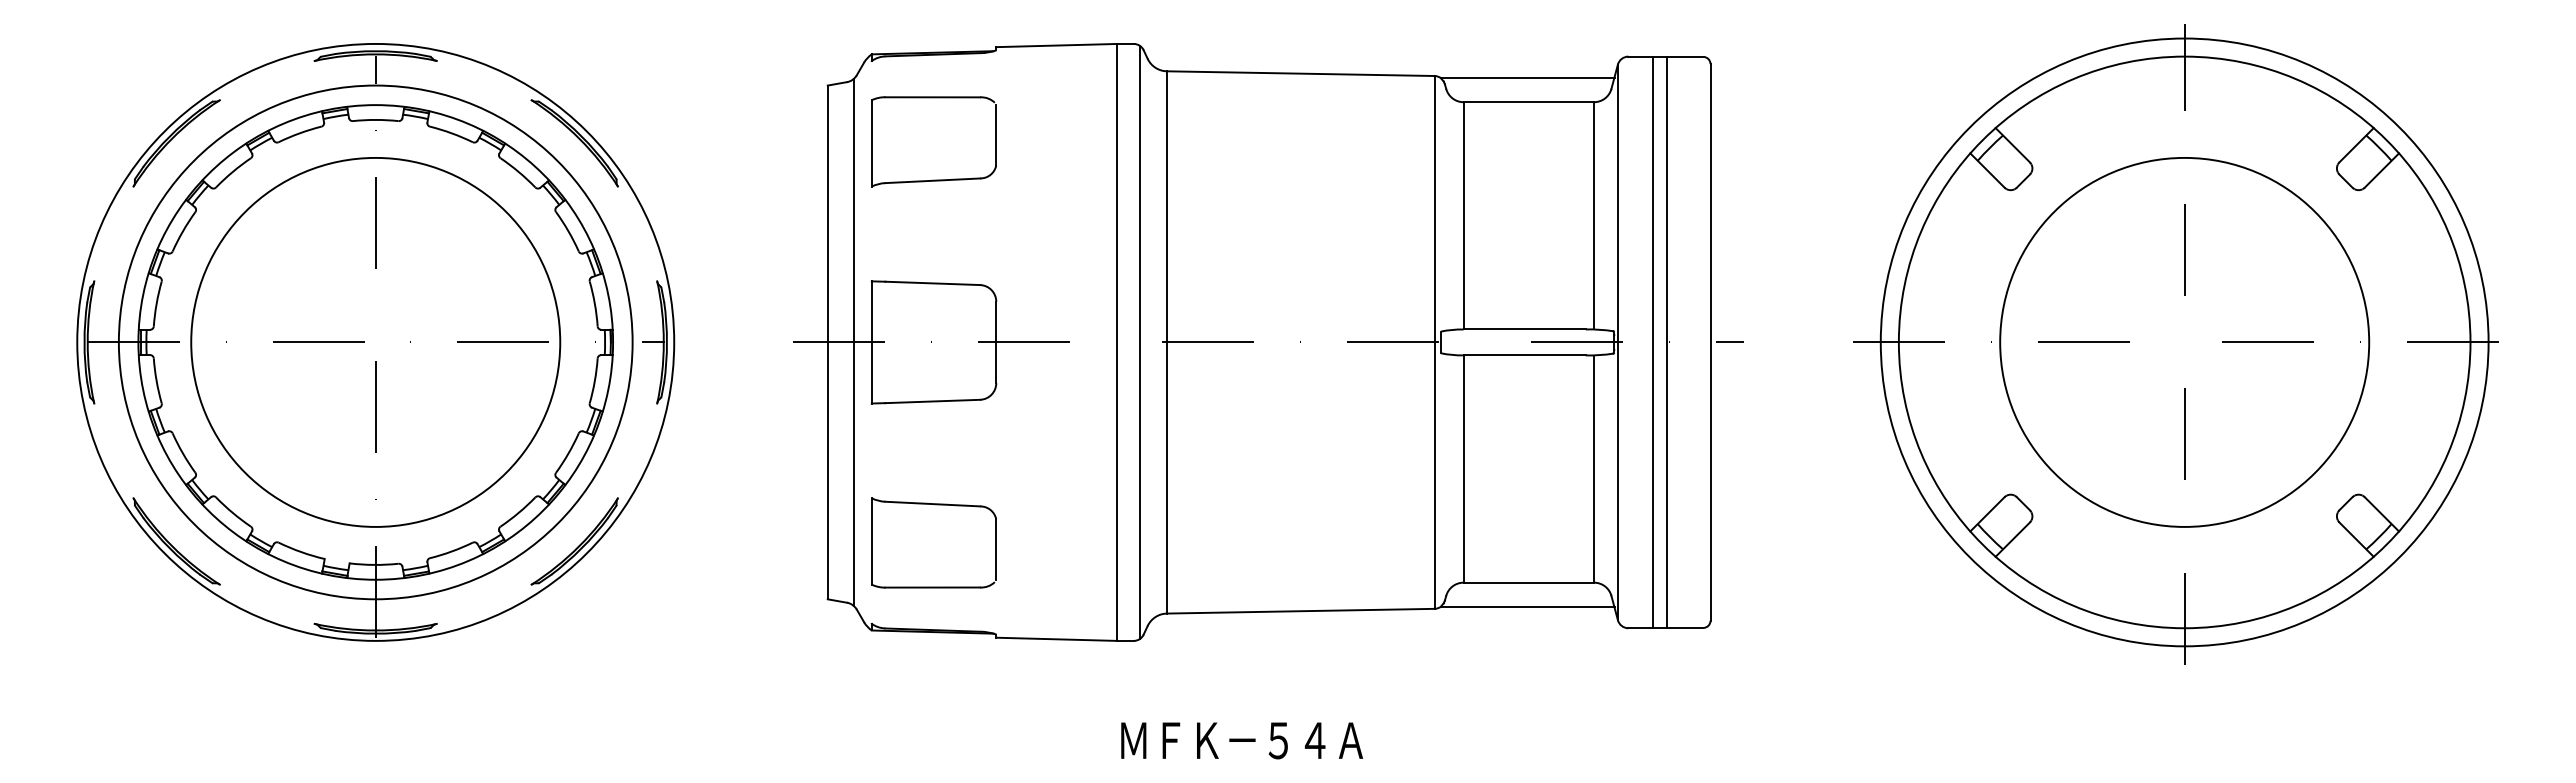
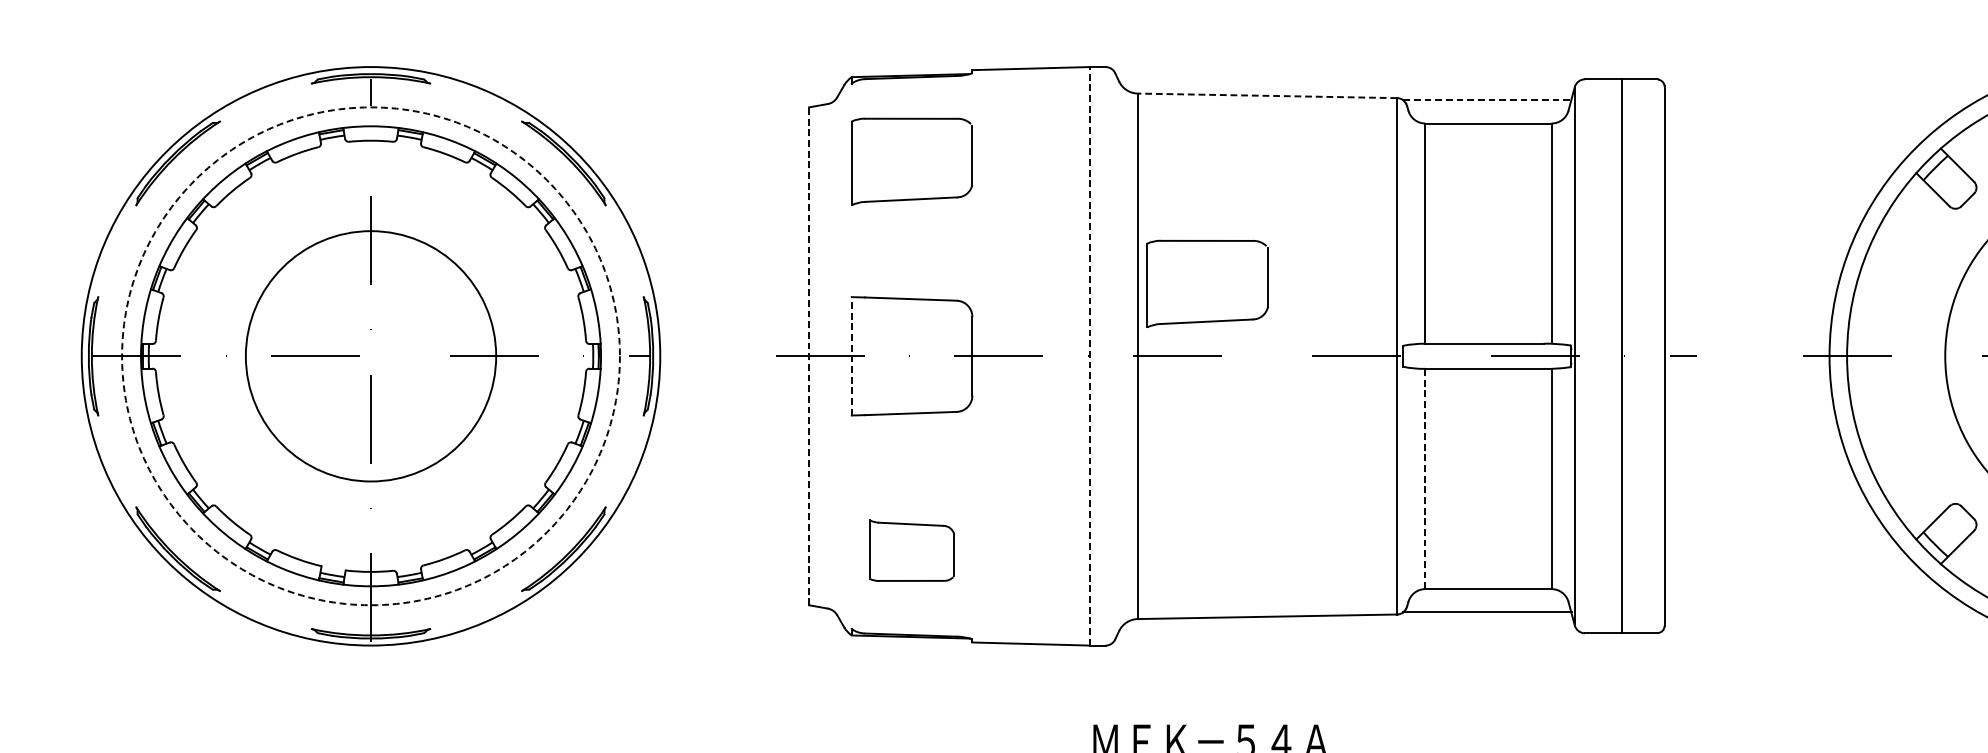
line: (1300, 73) -> (1267, 95), solid -> dashed
line: (1527, 78) -> (1487, 100), solid -> dashed
part: (1238, 267) -> (1207, 283), added
circle: (375, 341) -> (370, 355), size x0.7
line: (853, 341) -> (834, 355), removed
line: (871, 341) -> (851, 355), solid -> dashed
line: (1117, 341) -> (1089, 355), solid -> dashed
circle: (375, 342) -> (370, 356), solid -> dashed
line: (827, 342) -> (808, 356), solid -> dashed
line: (1140, 342) -> (1112, 356), removed
line: (1652, 342) -> (1608, 356), removed
line: (1463, 469) -> (1425, 479), solid -> dashed
part: (933, 542) -> (911, 550), size x0.7

